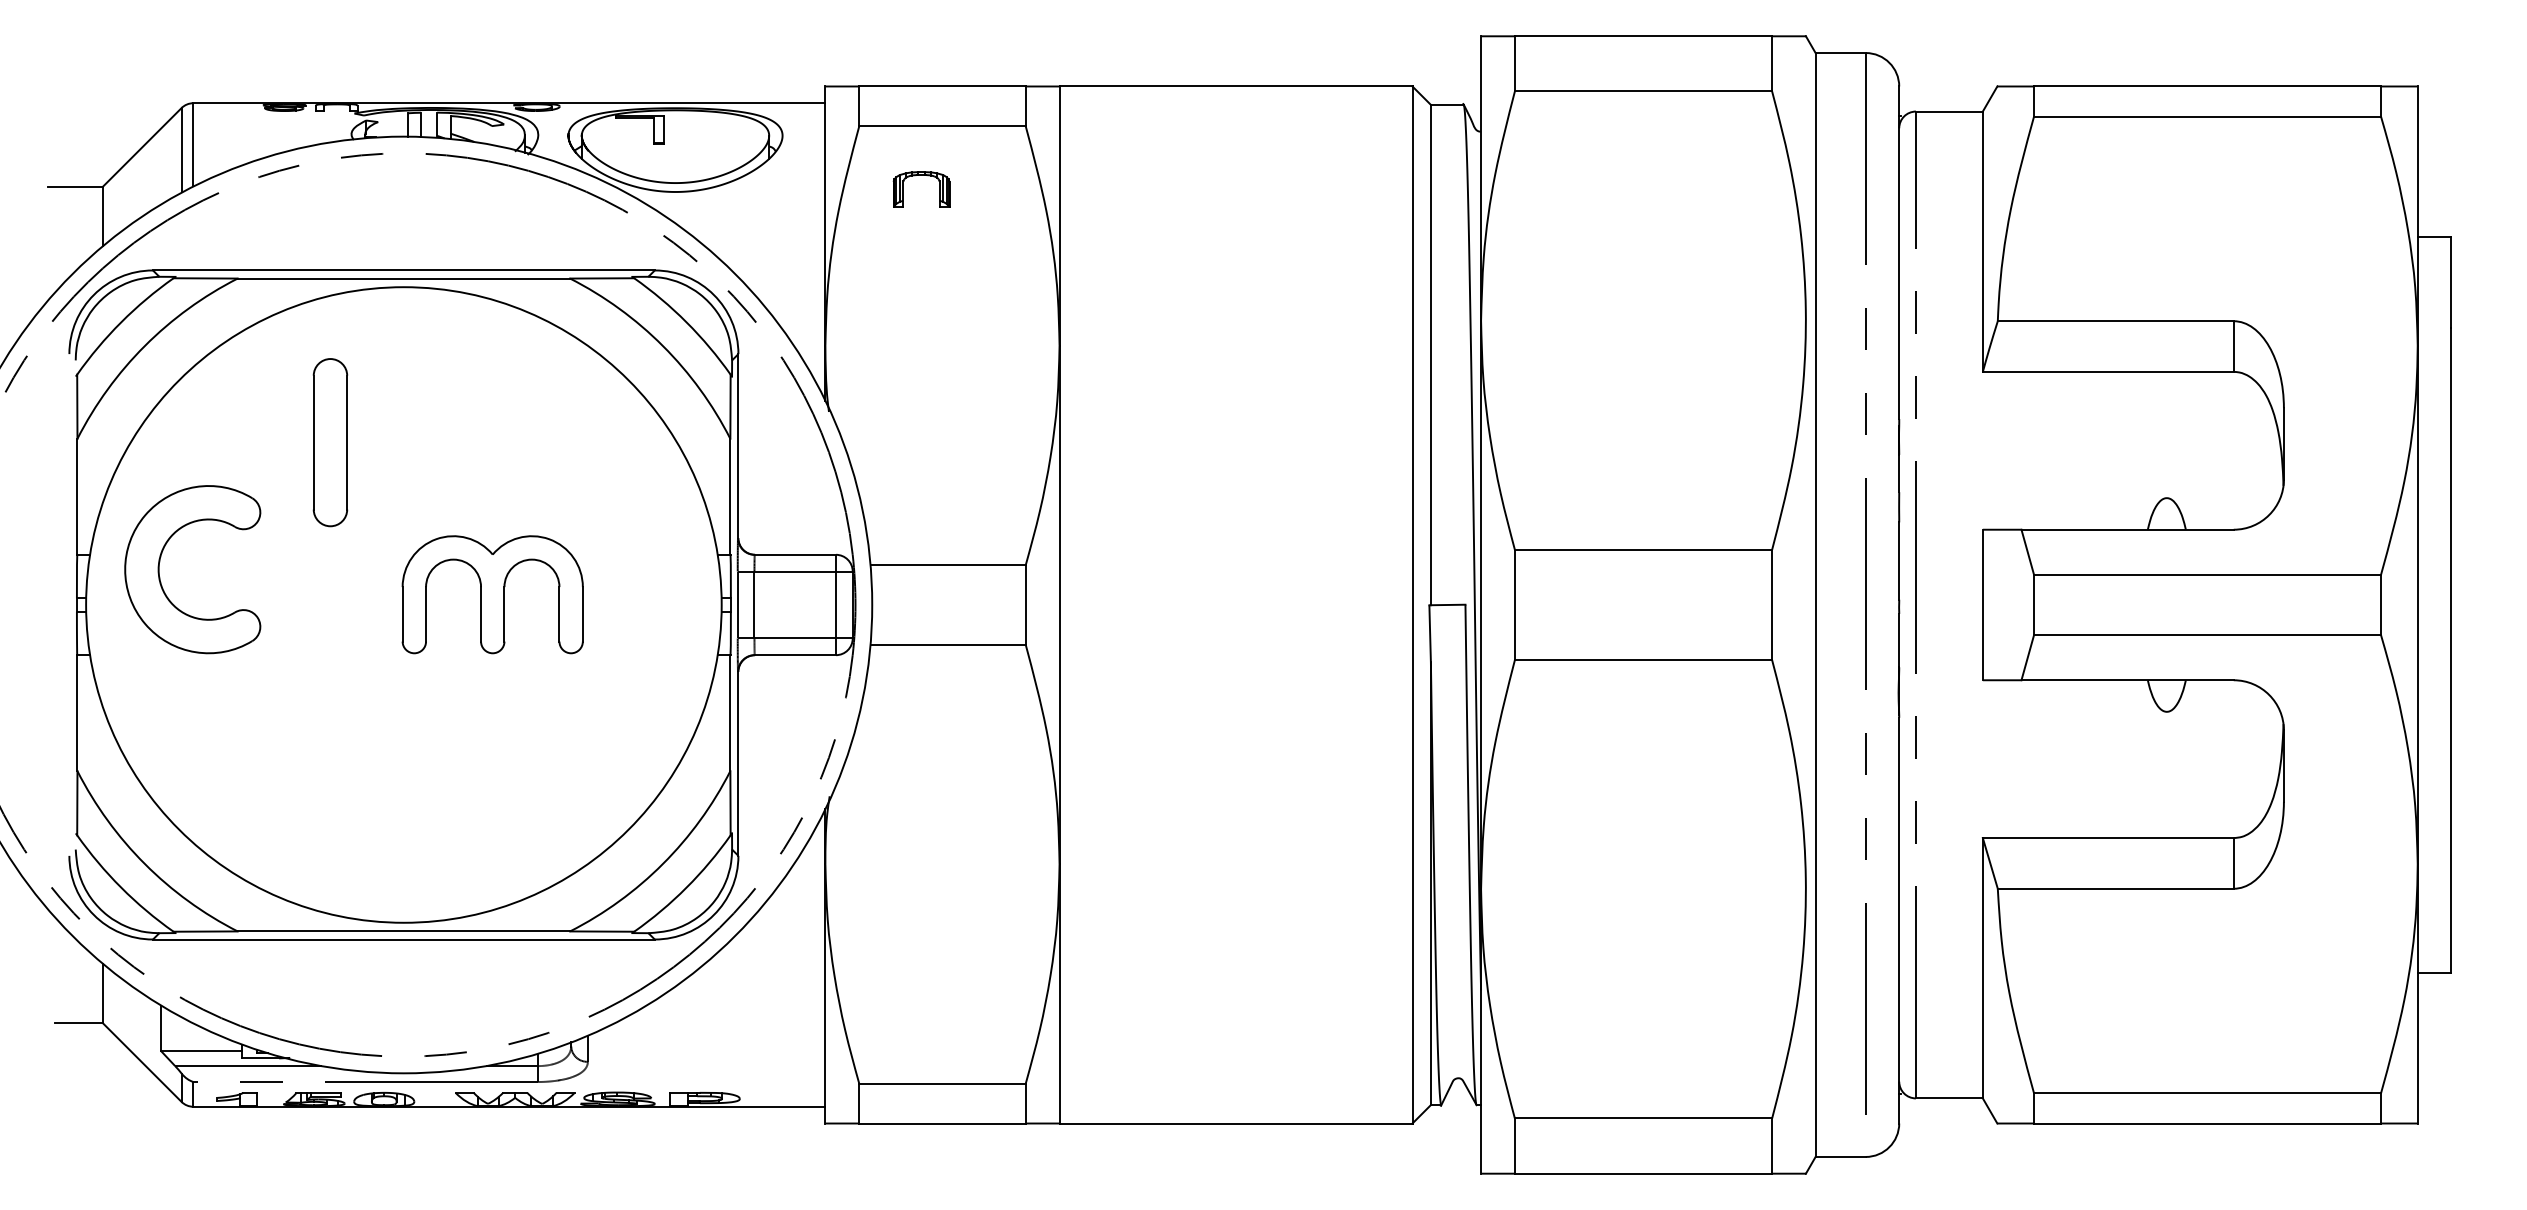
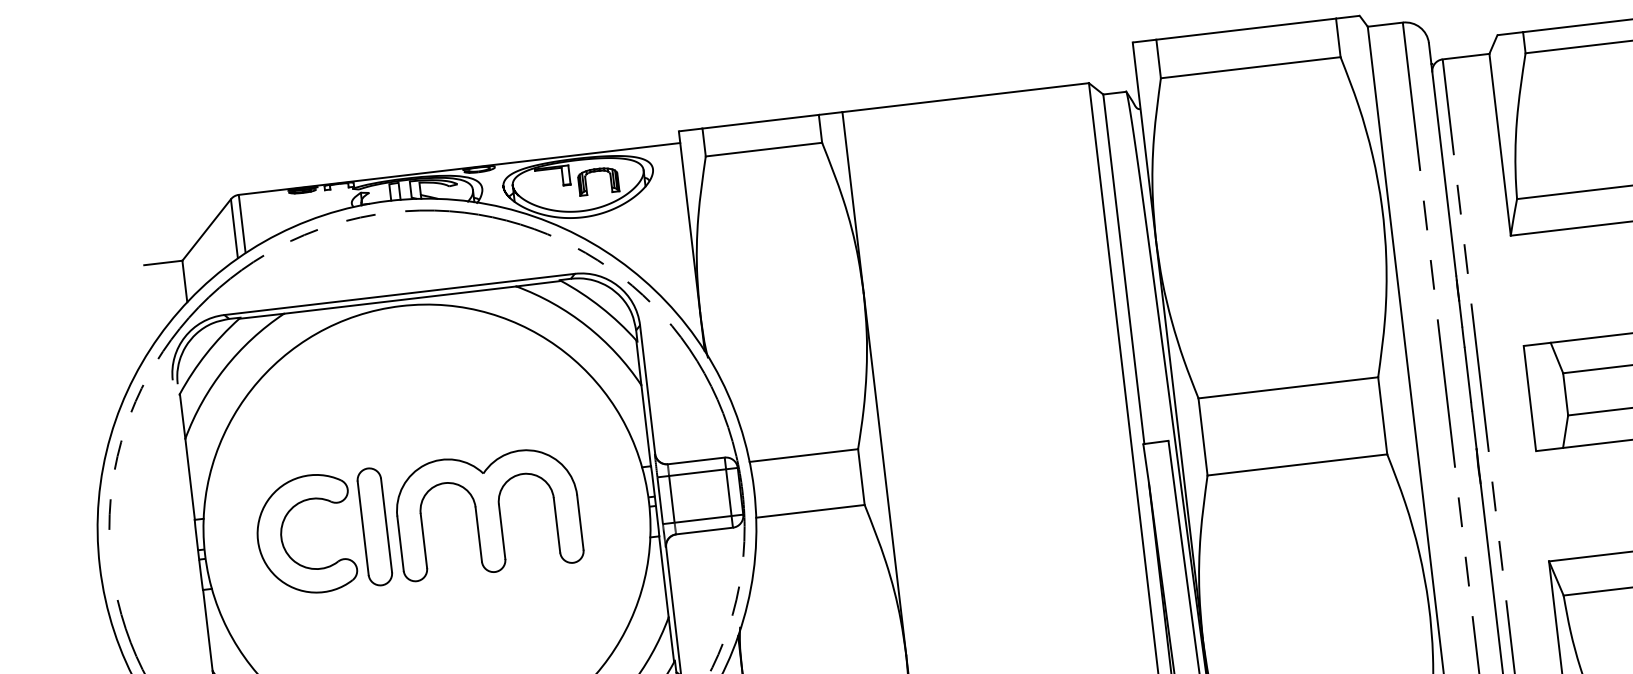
part: (921, 175) -> (597, 171), moved
part: (330, 442) -> (374, 526), moved
part: (160, 562) -> (282, 532), moved
part: (492, 594) -> (488, 513), size x1.43

